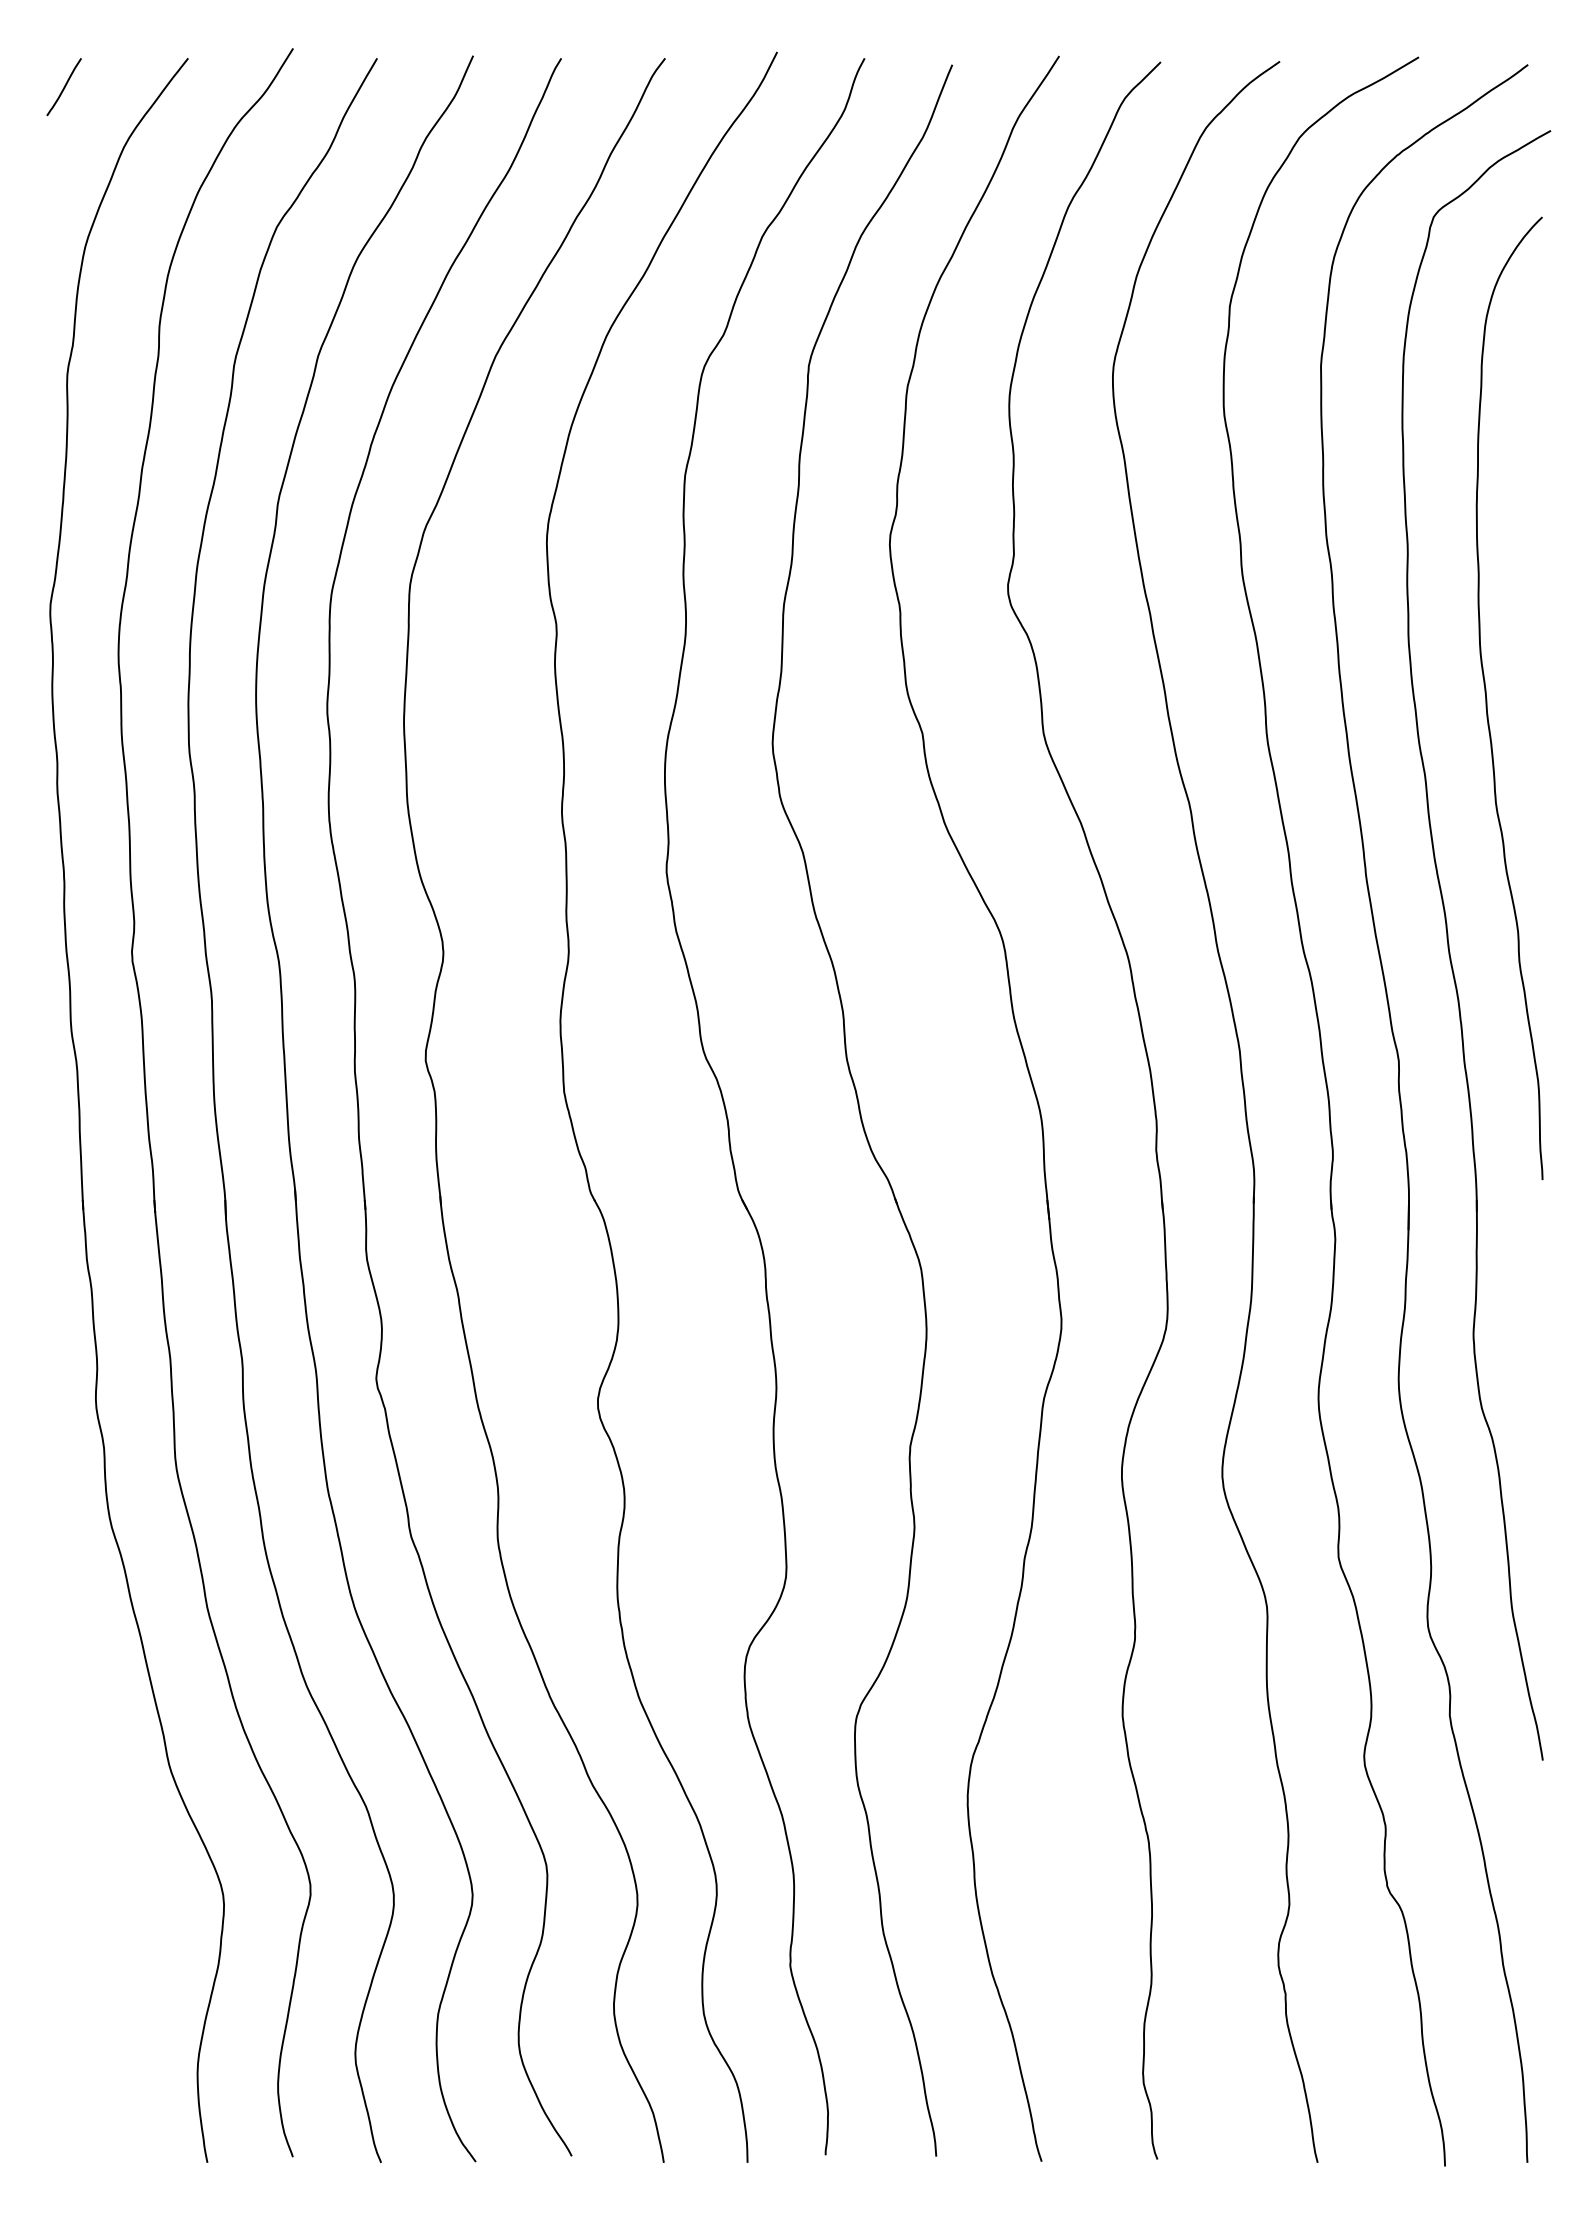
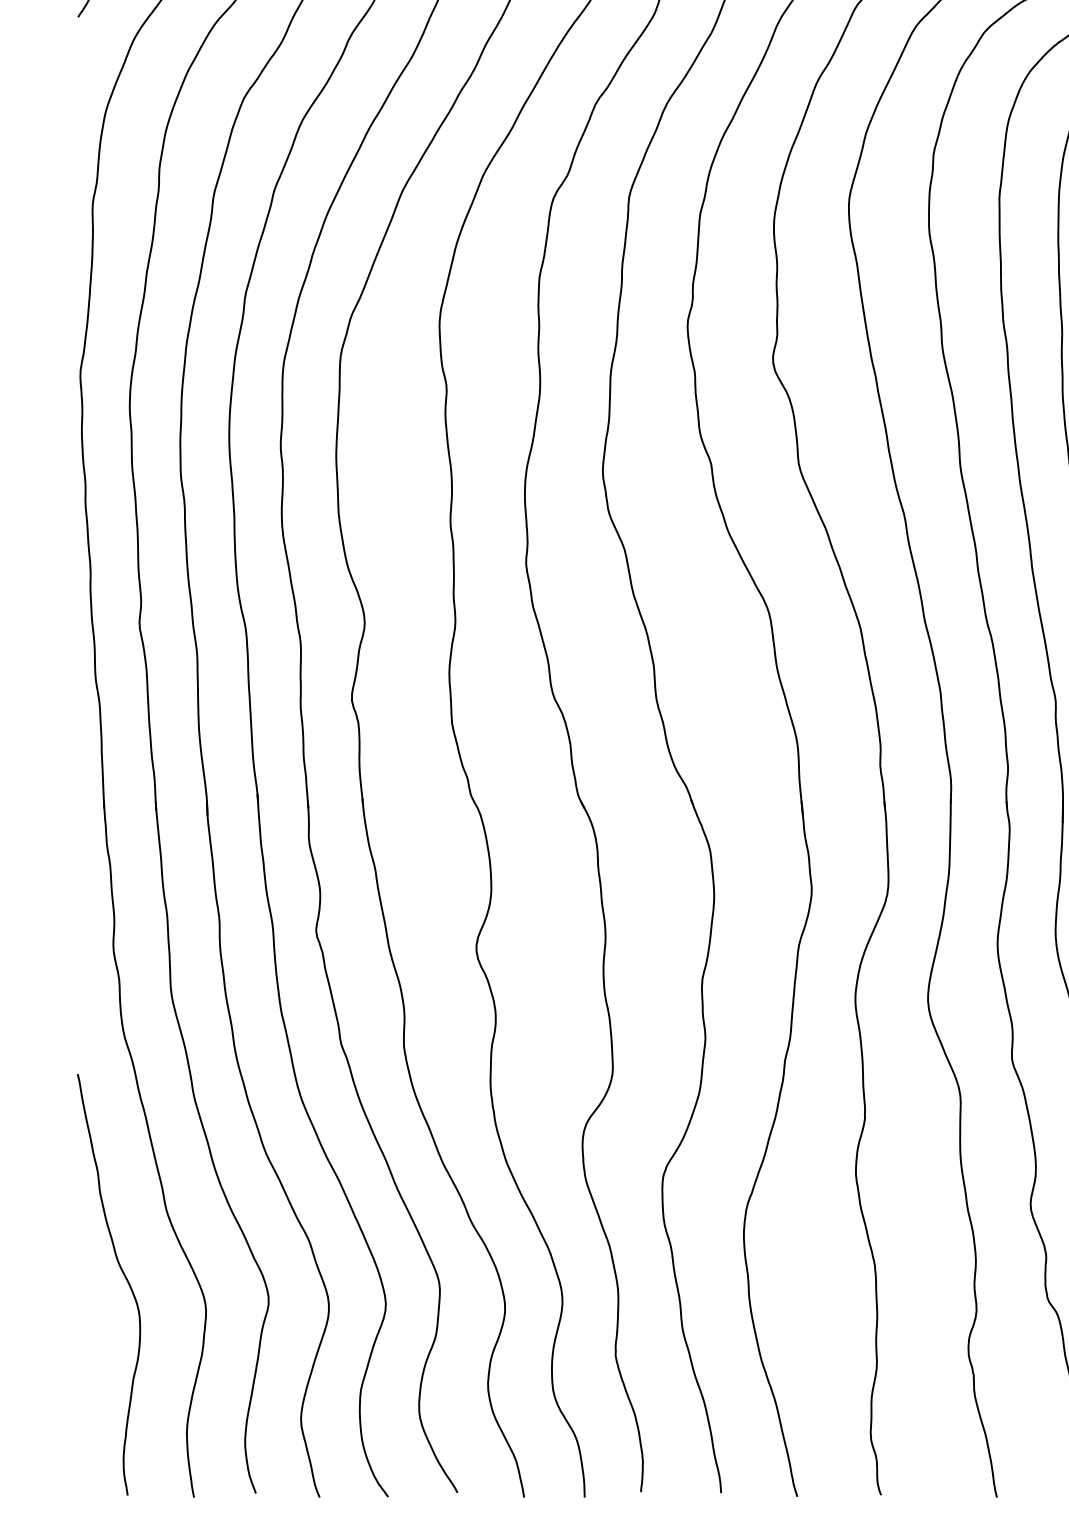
curve: (111, 1857) -> (124, 1276), added

